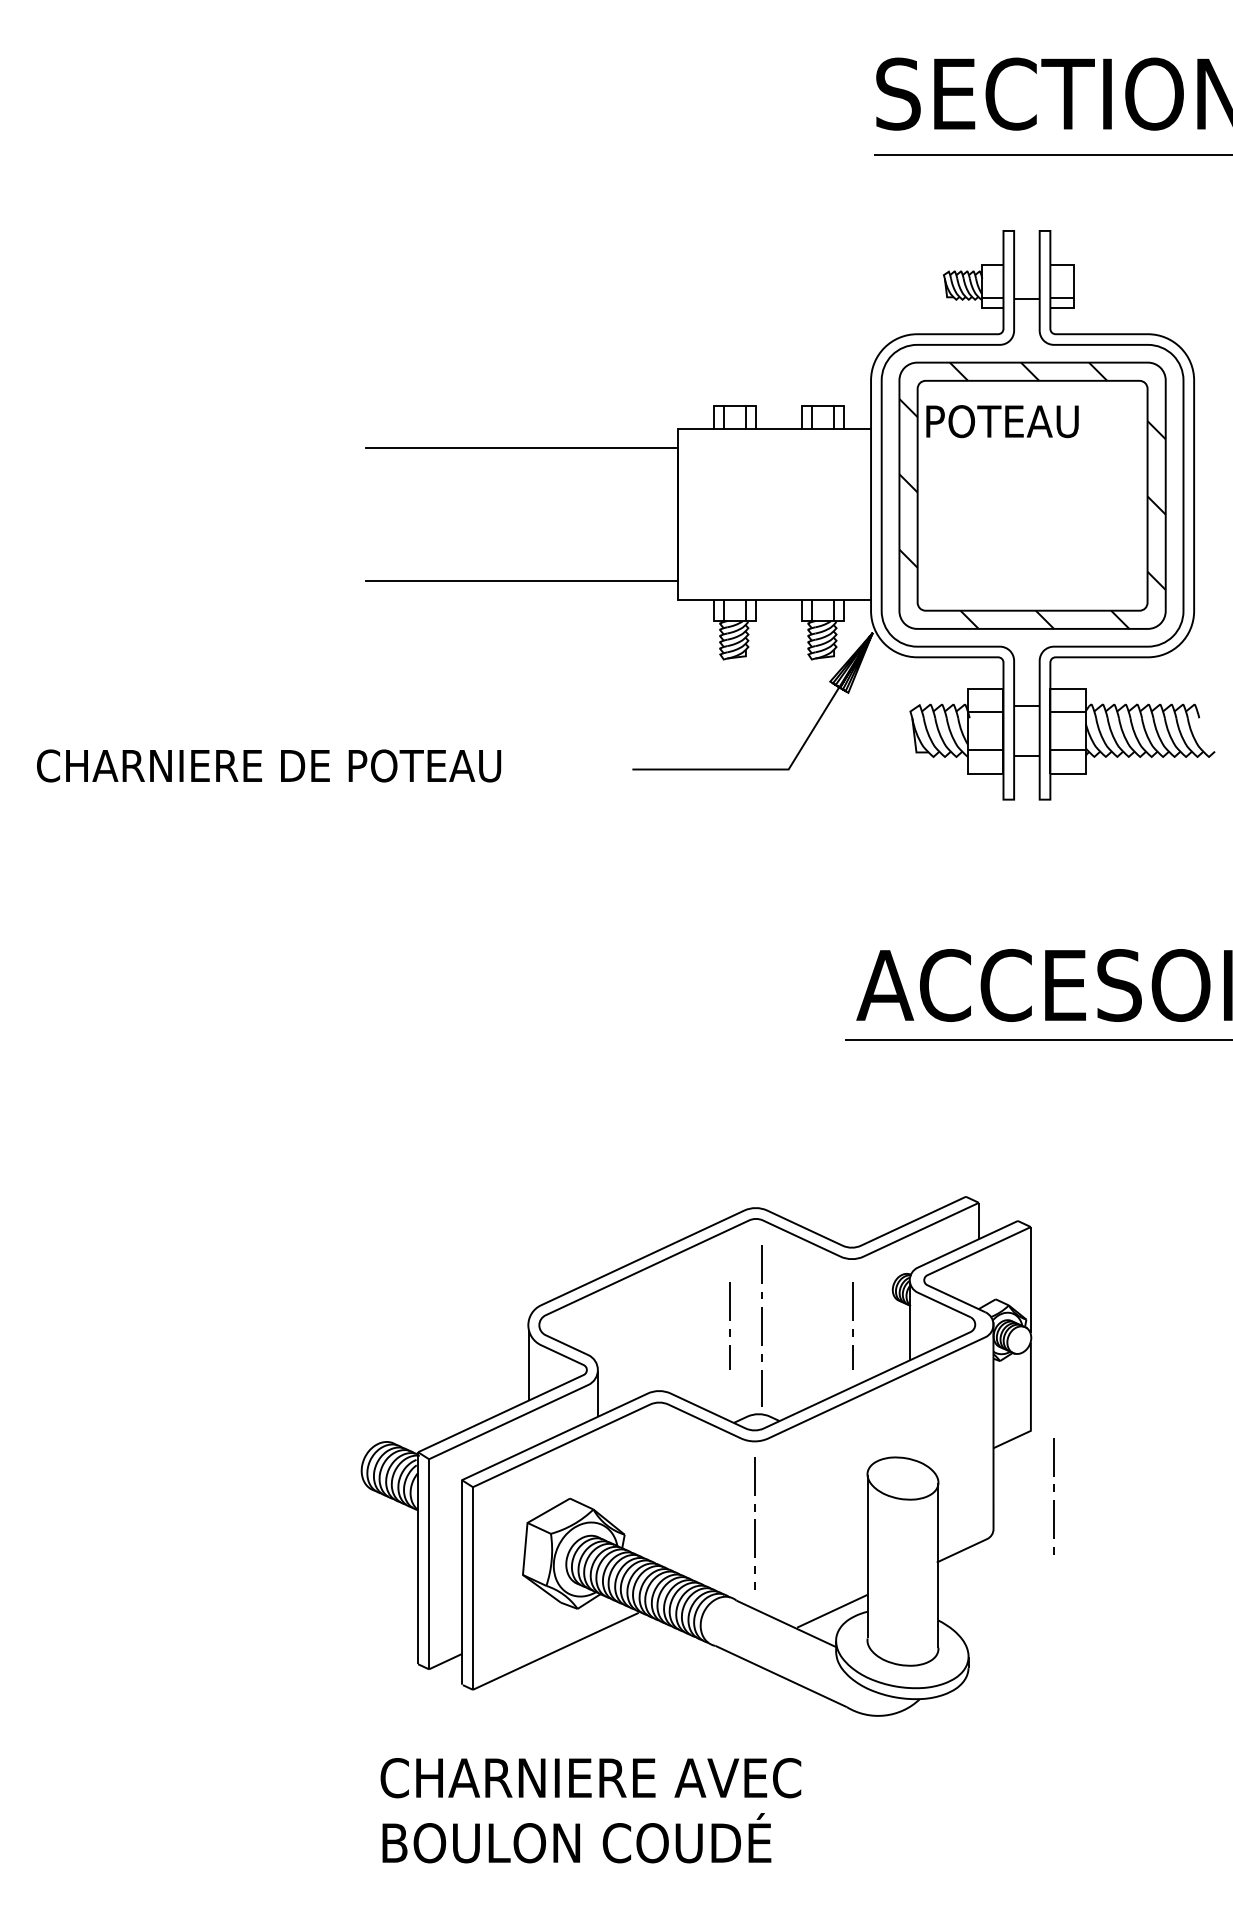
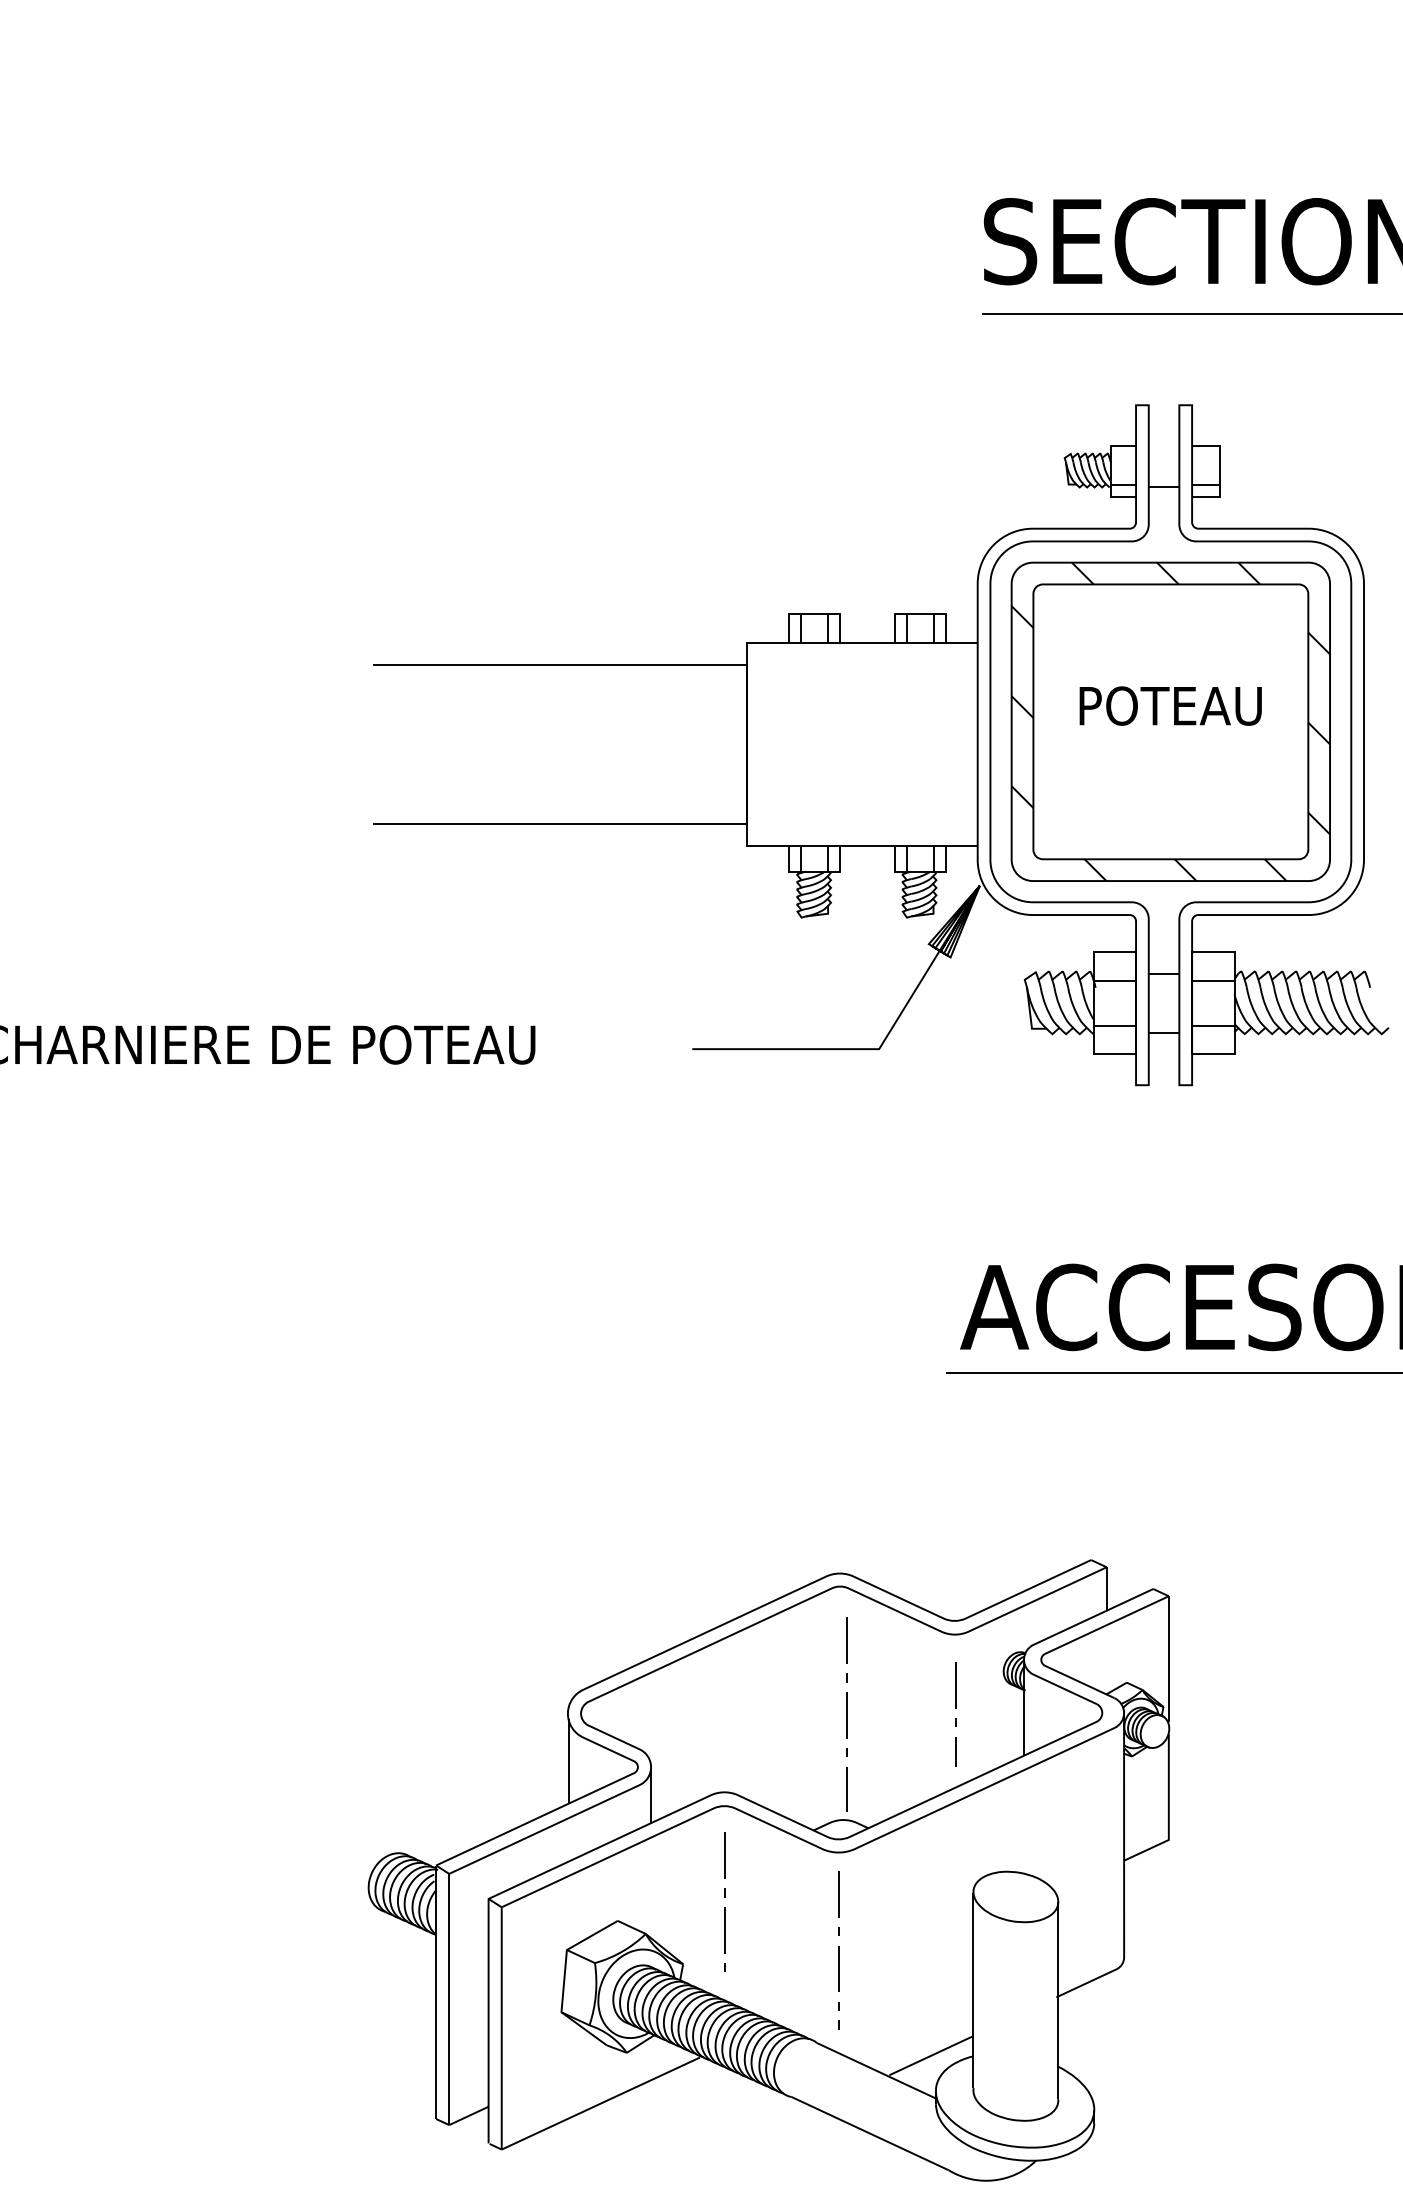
text: (1002, 421) -> (1170, 705), moved
line: (729, 1329) -> (808, 1718), removed
line: (1053, 1500) -> (723, 1907), moved

